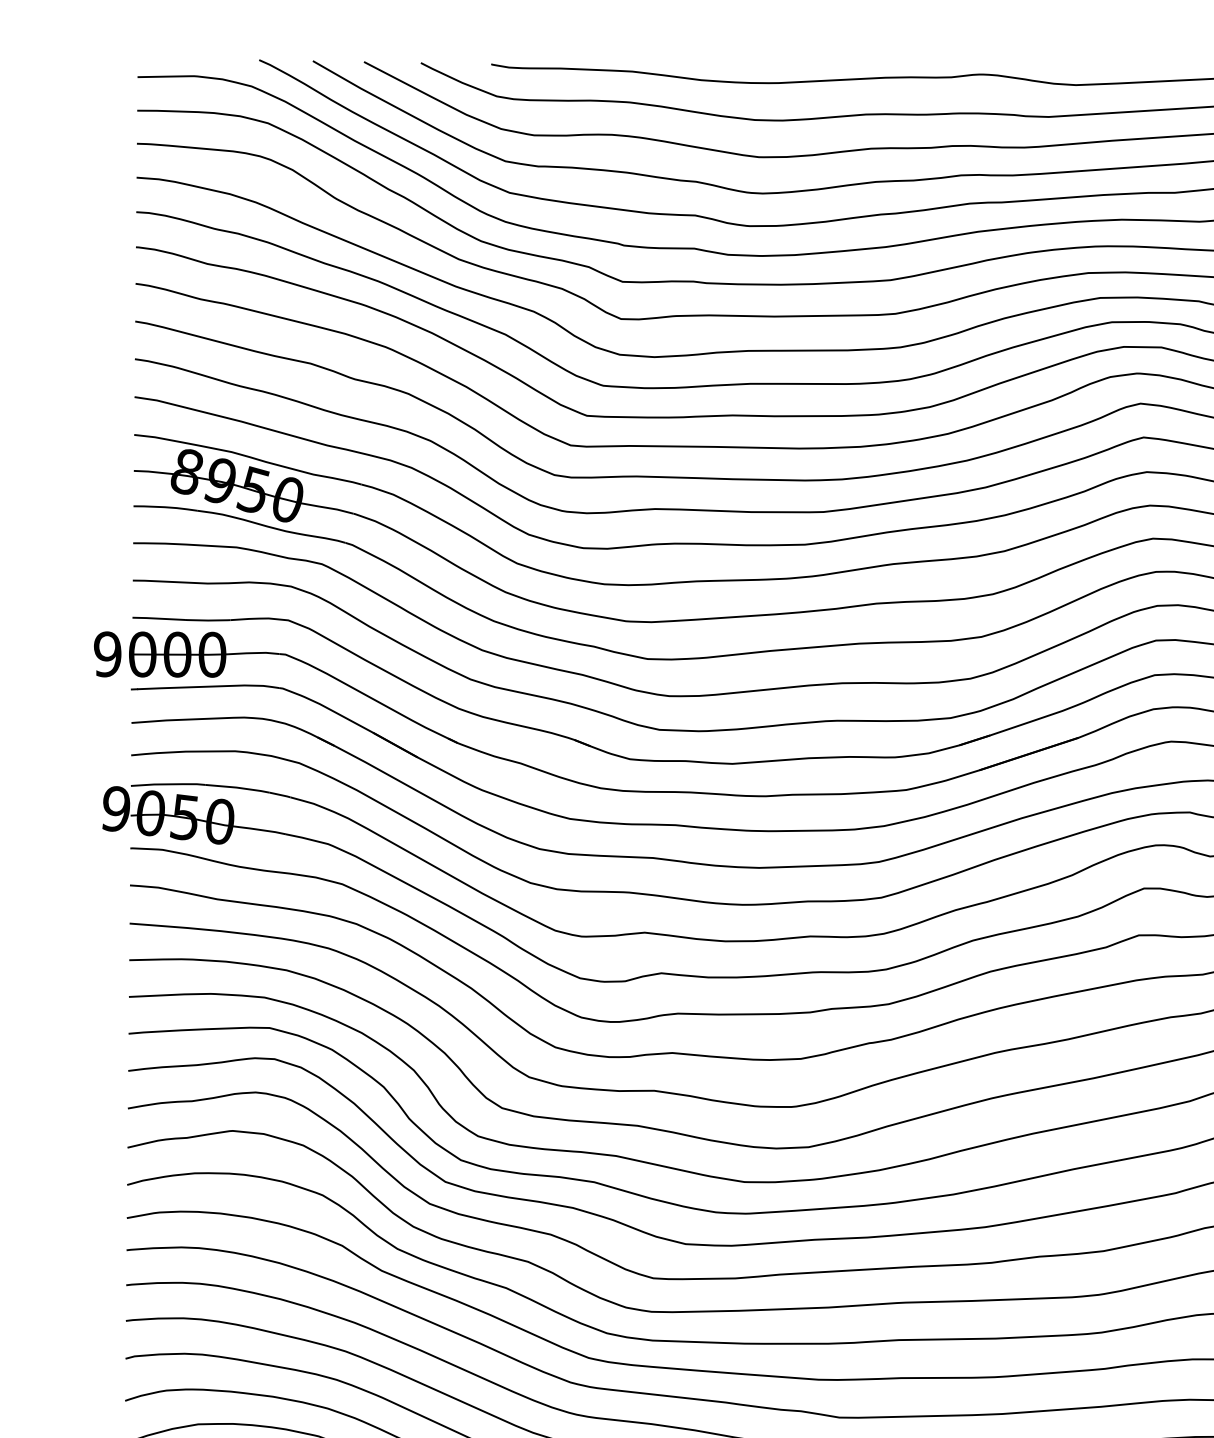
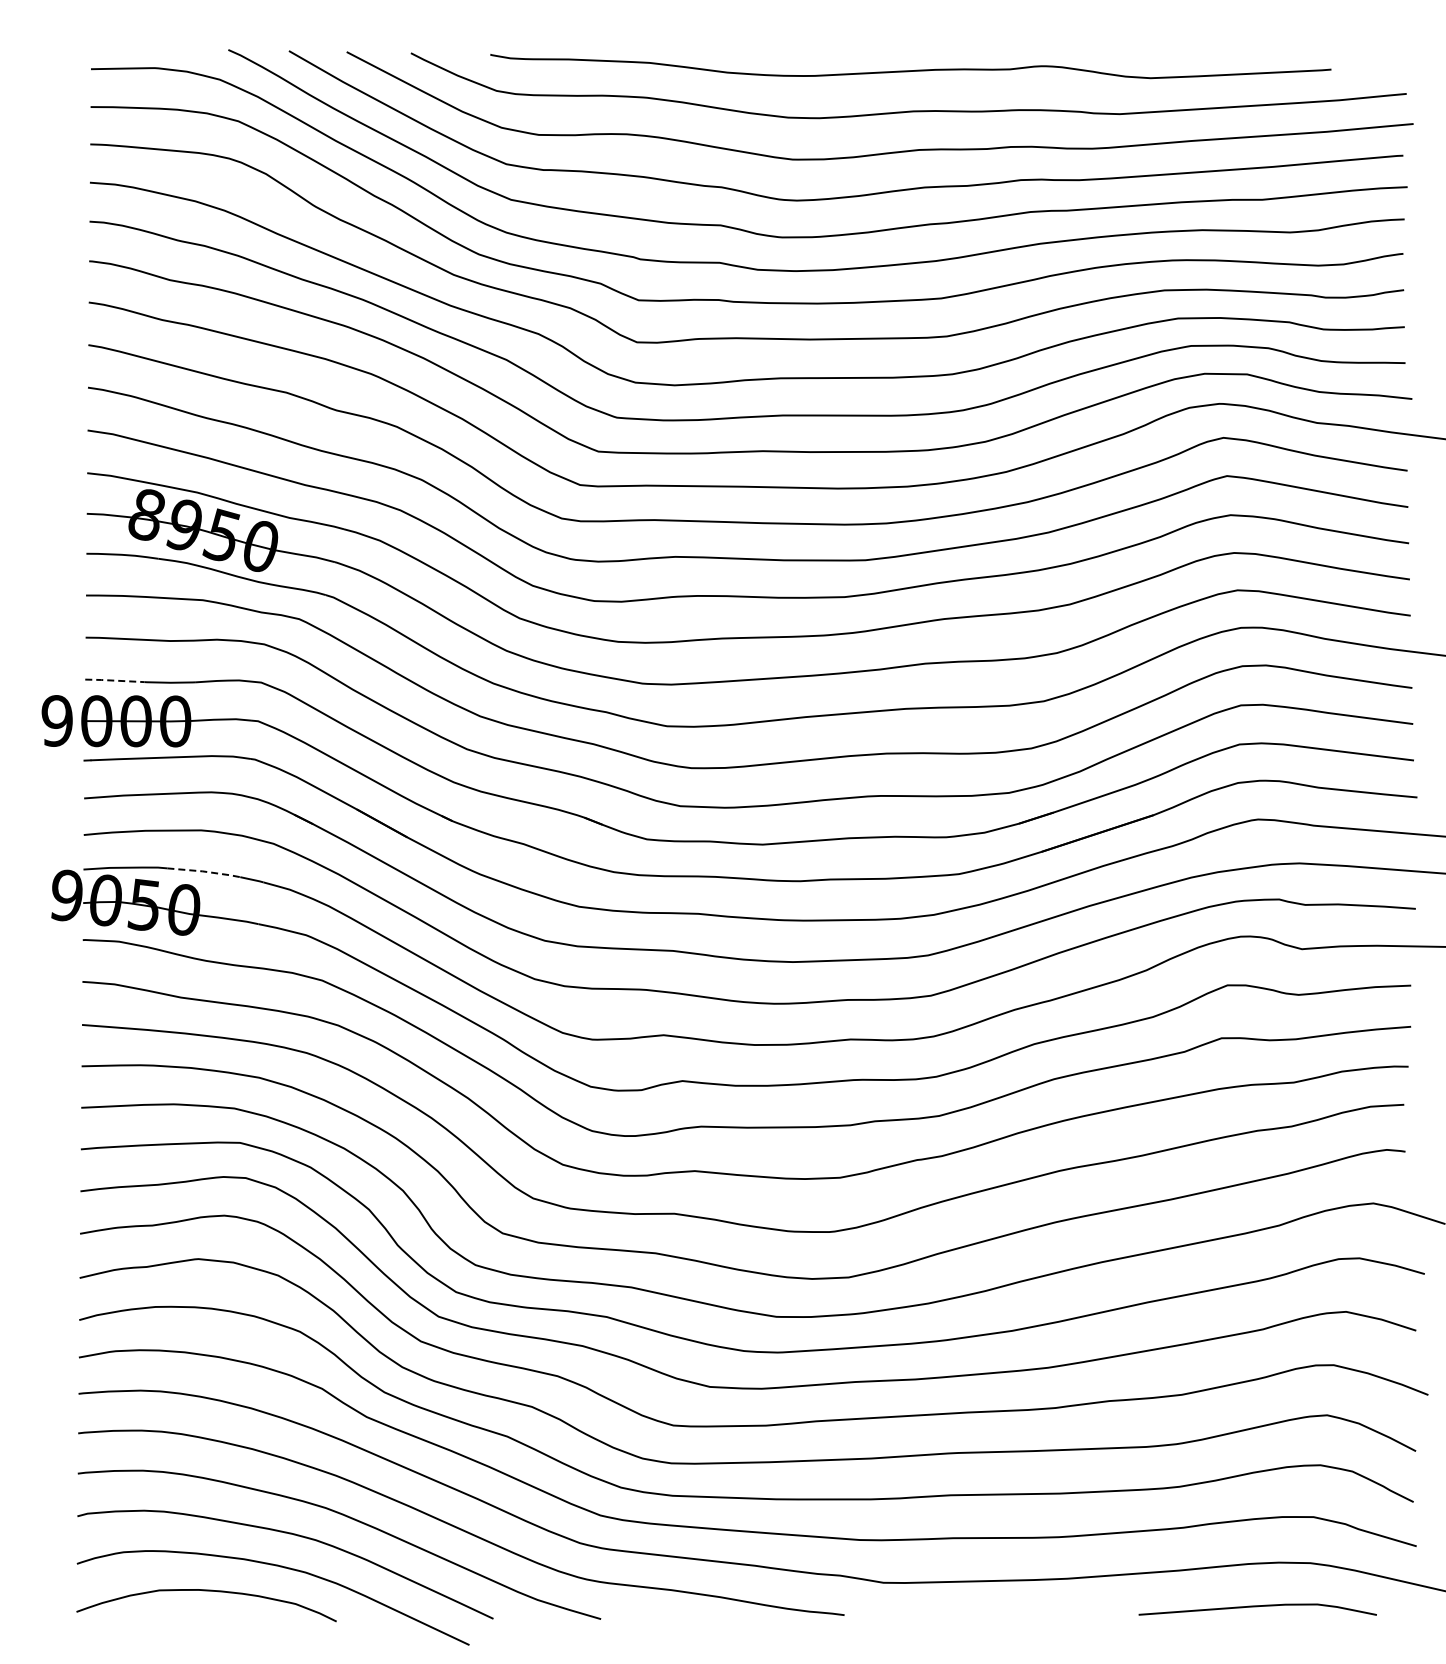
line: (159, 618) -> (115, 680), solid -> dashed
line: (238, 787) -> (204, 871), solid -> dashed

